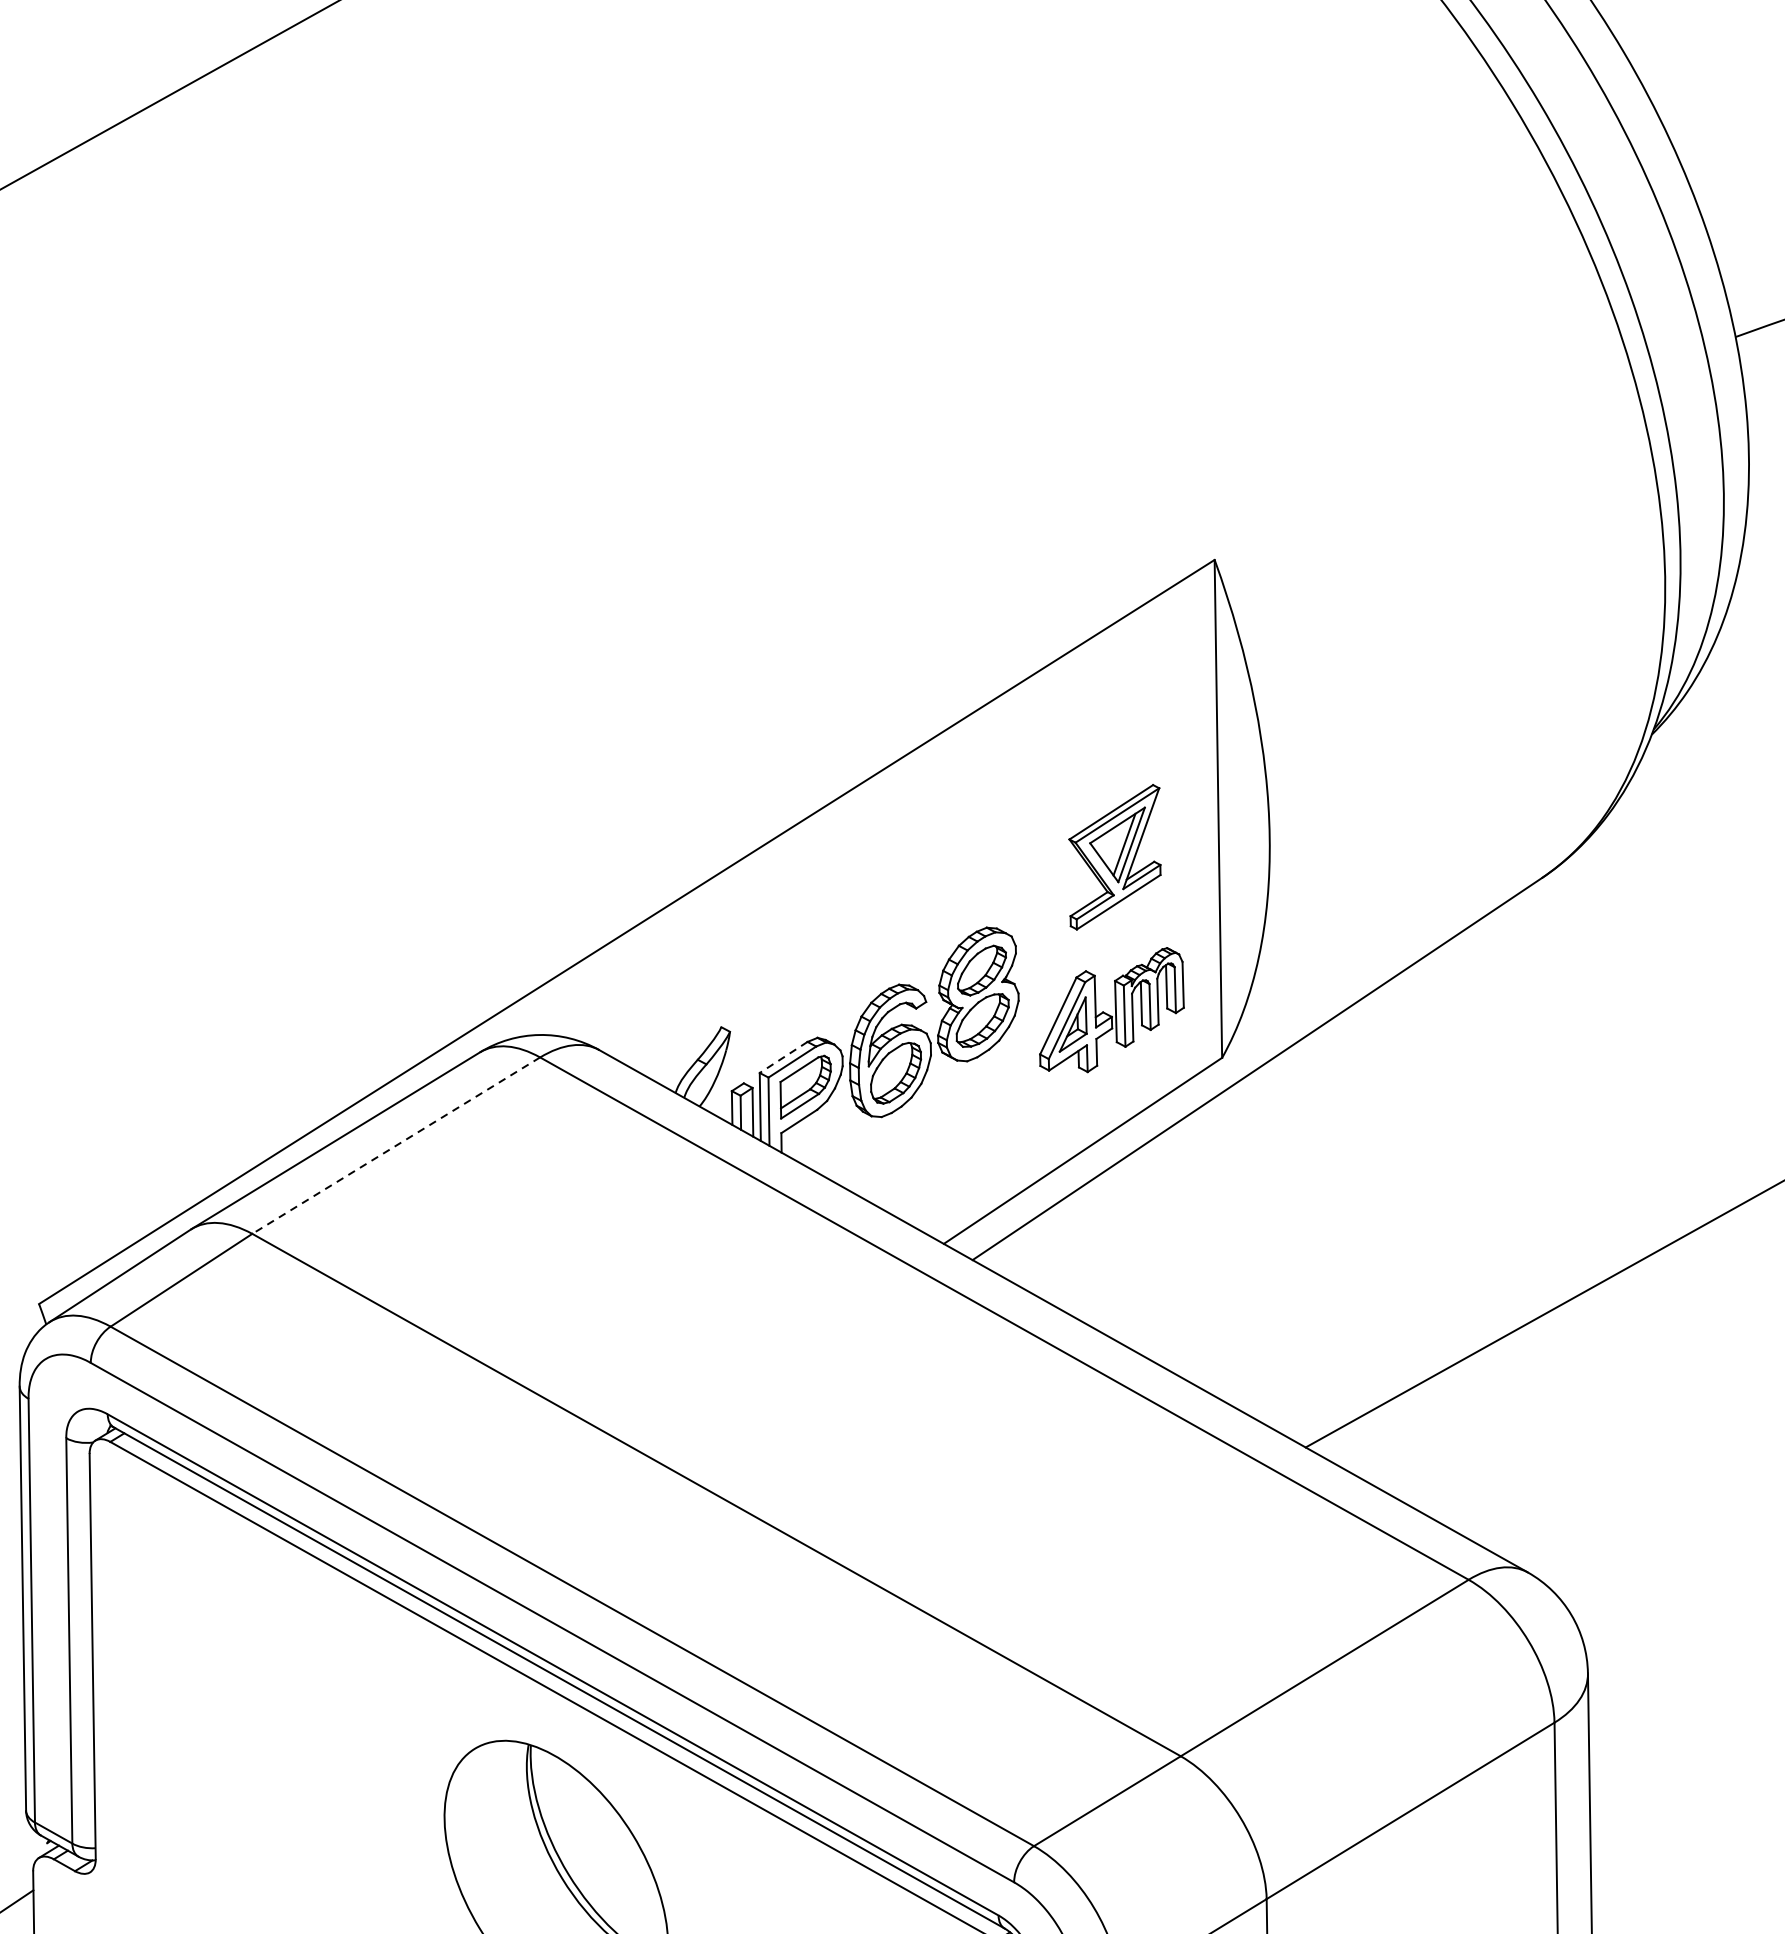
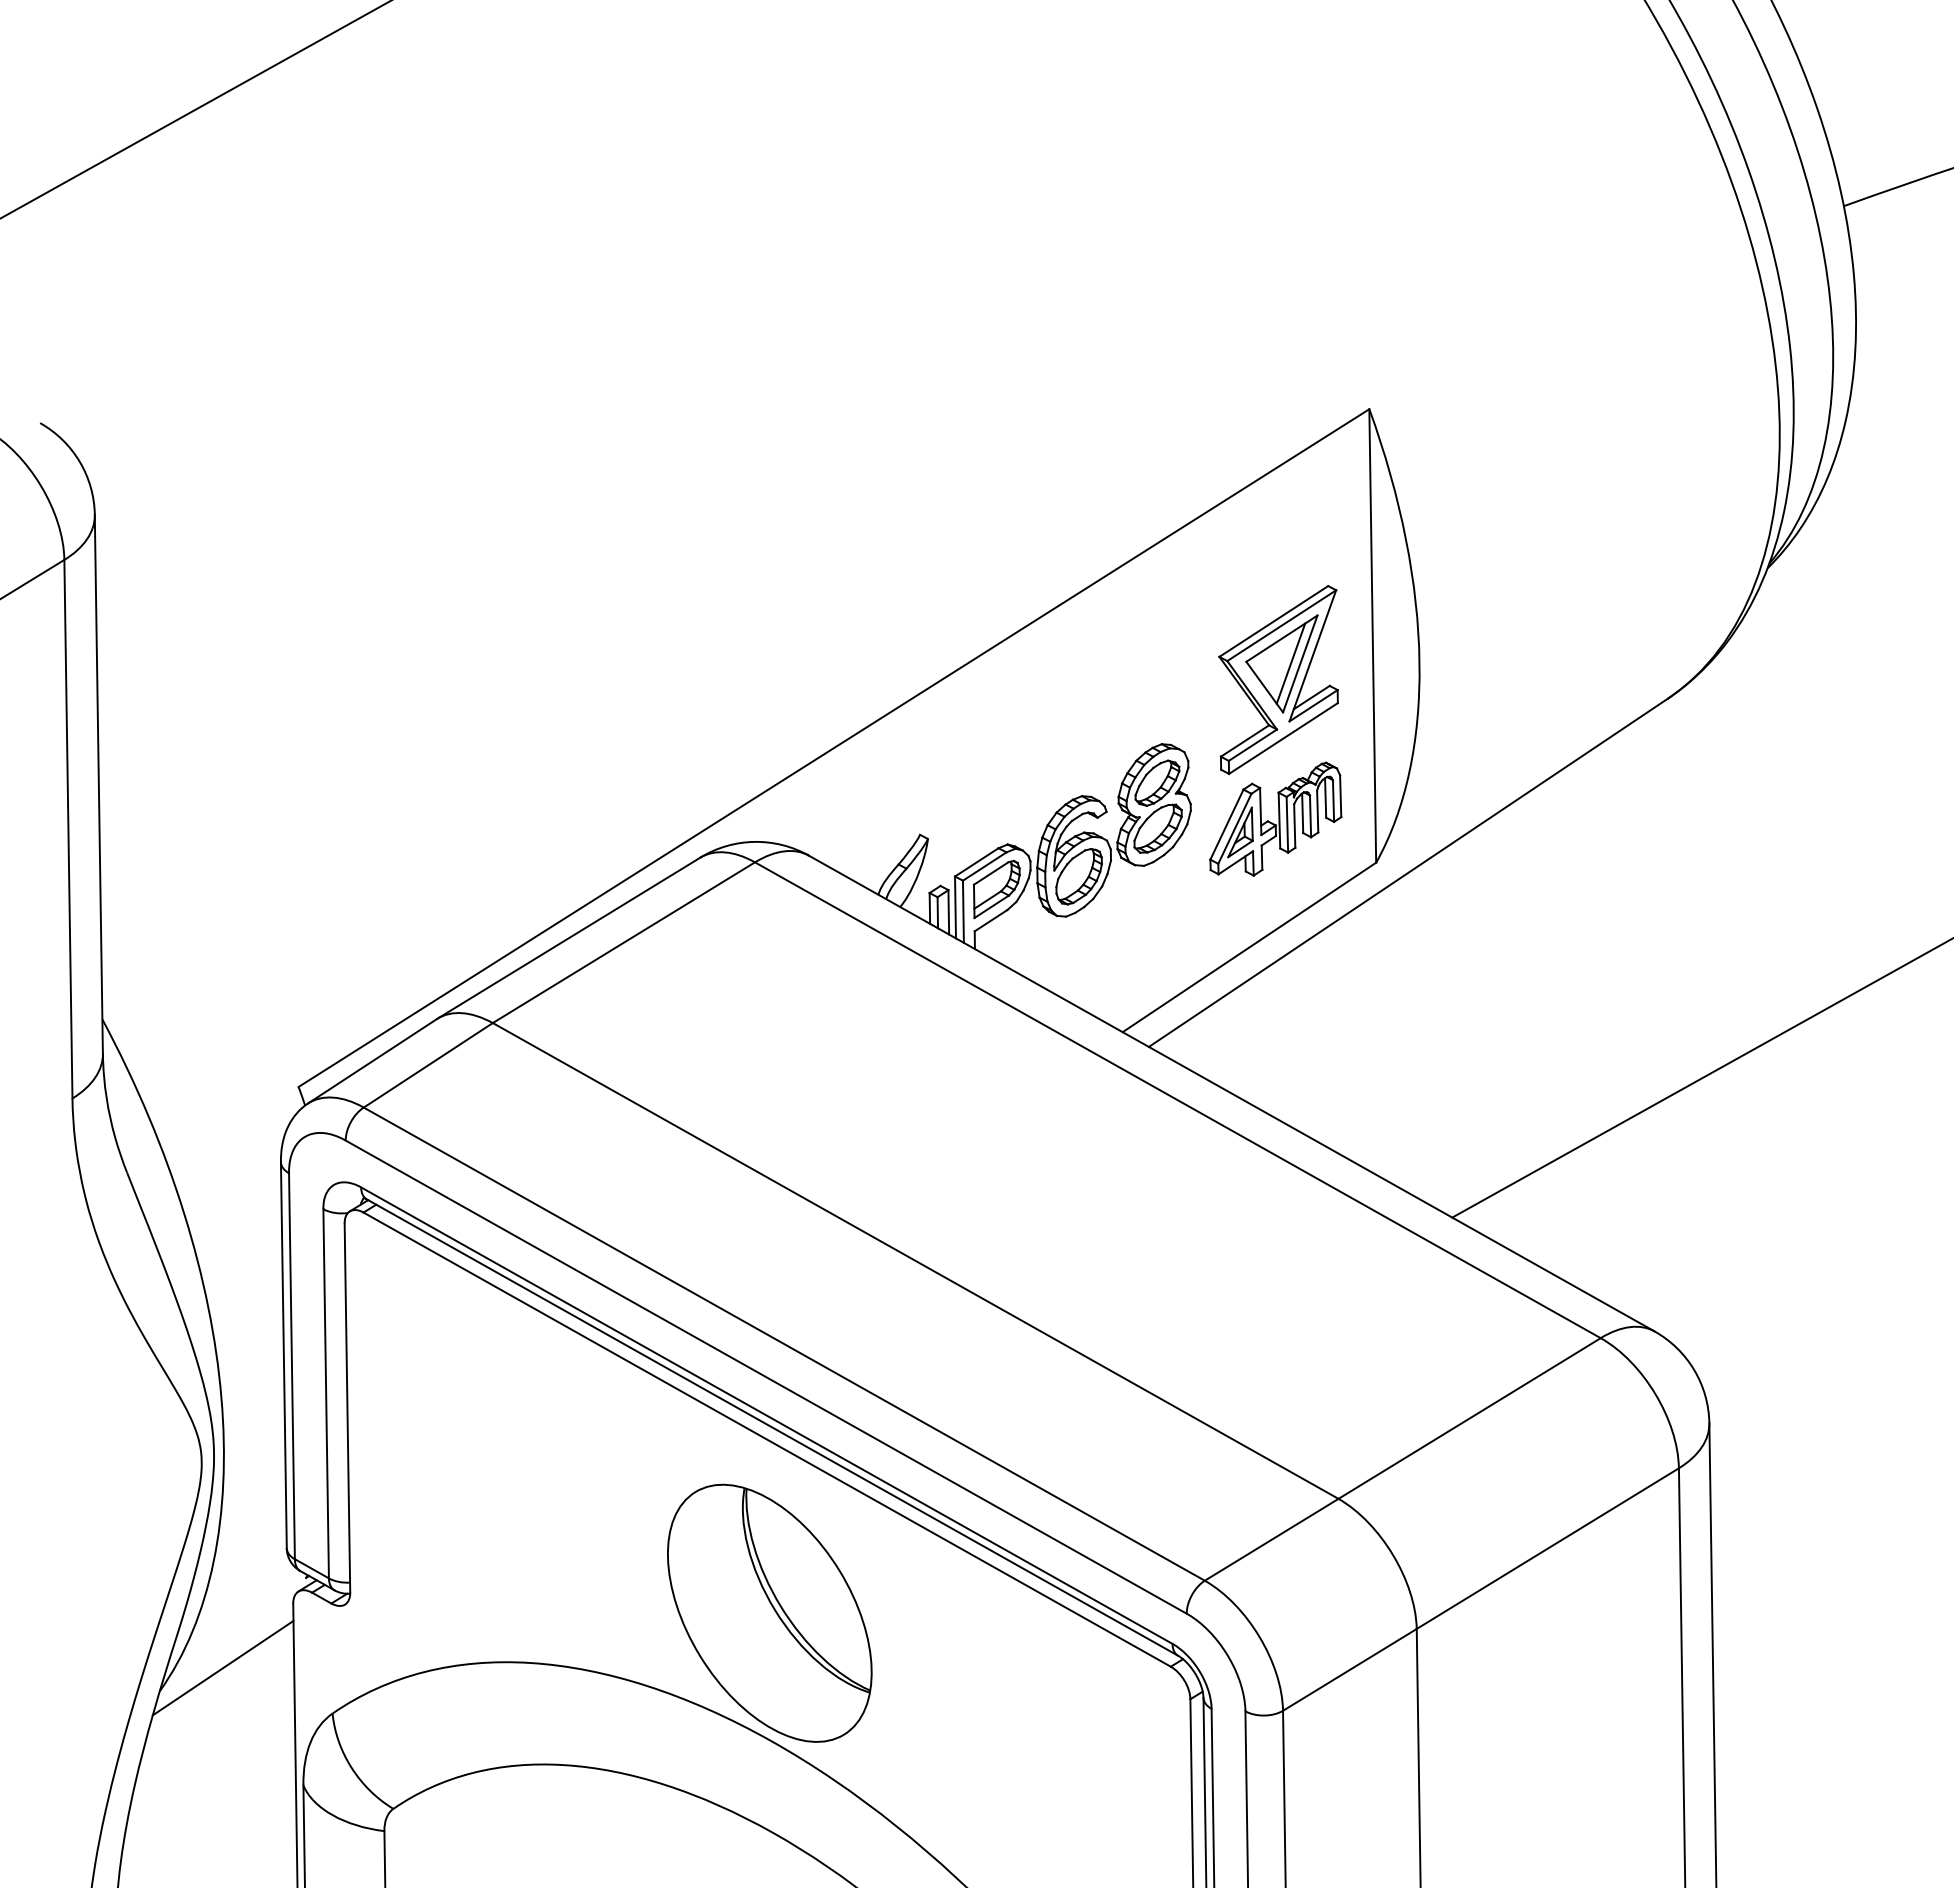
part: (1114, 856) -> (1278, 679), size x1.43
line: (783, 1057) -> (976, 862), dashed -> solid
line: (395, 1145) -> (623, 942), dashed -> solid

